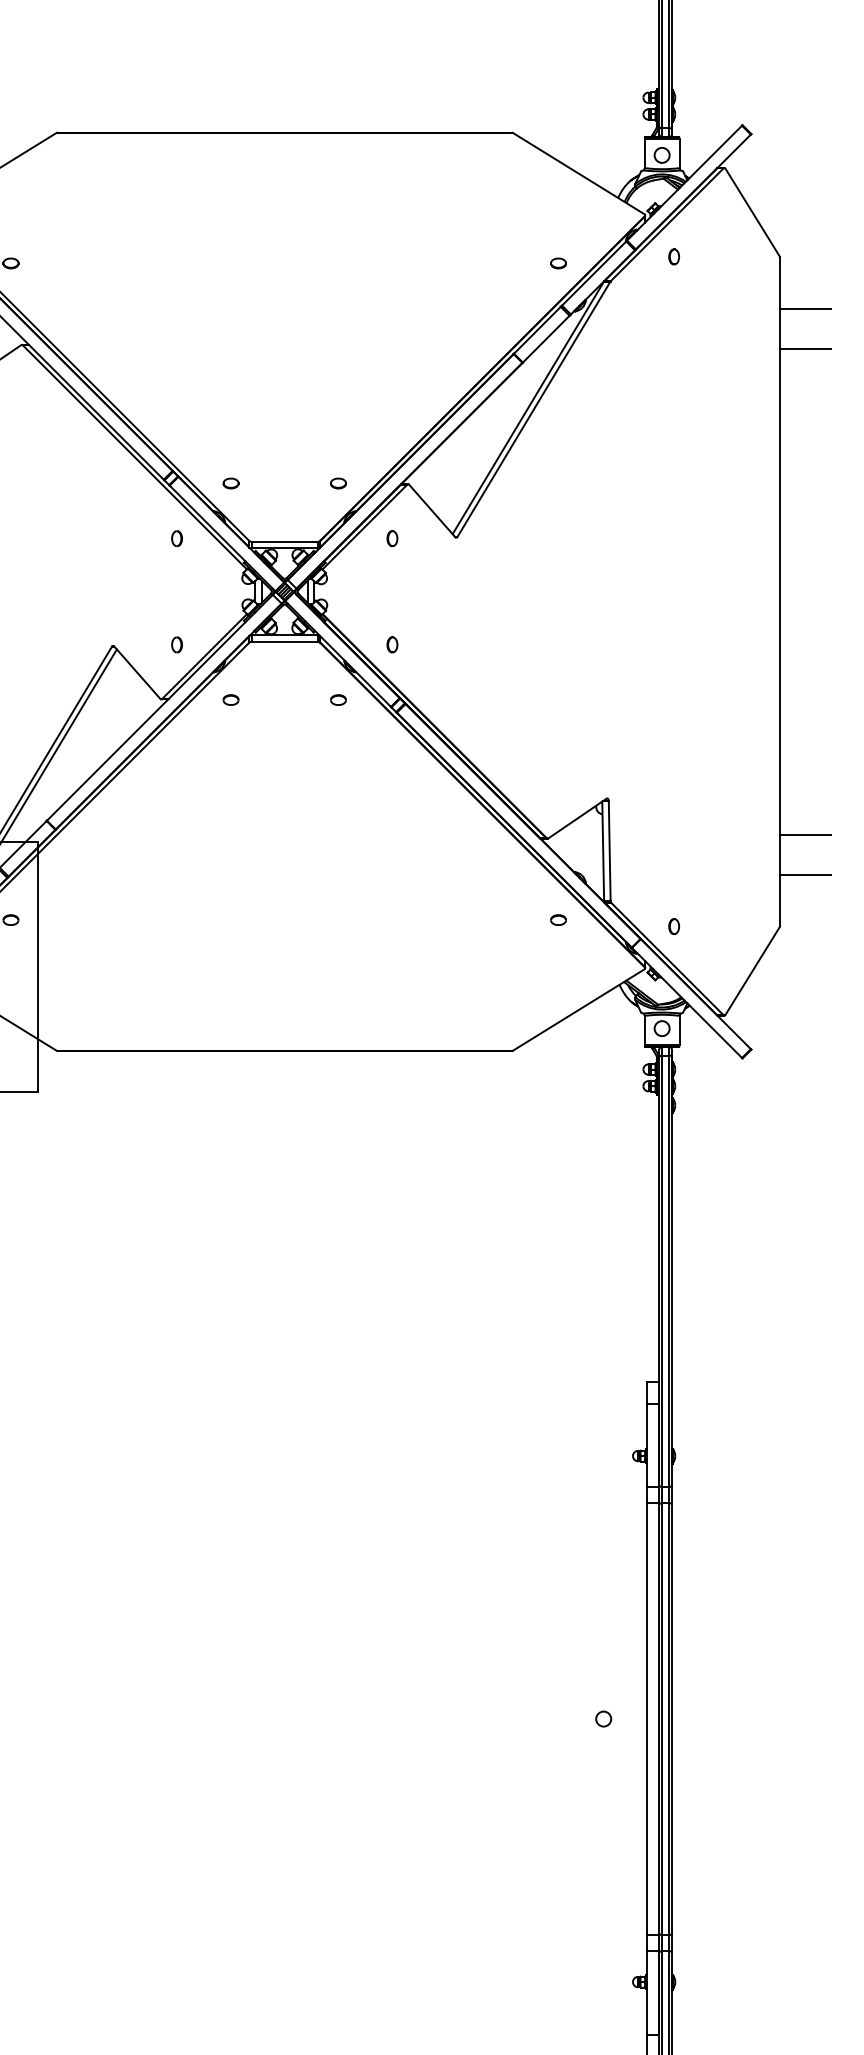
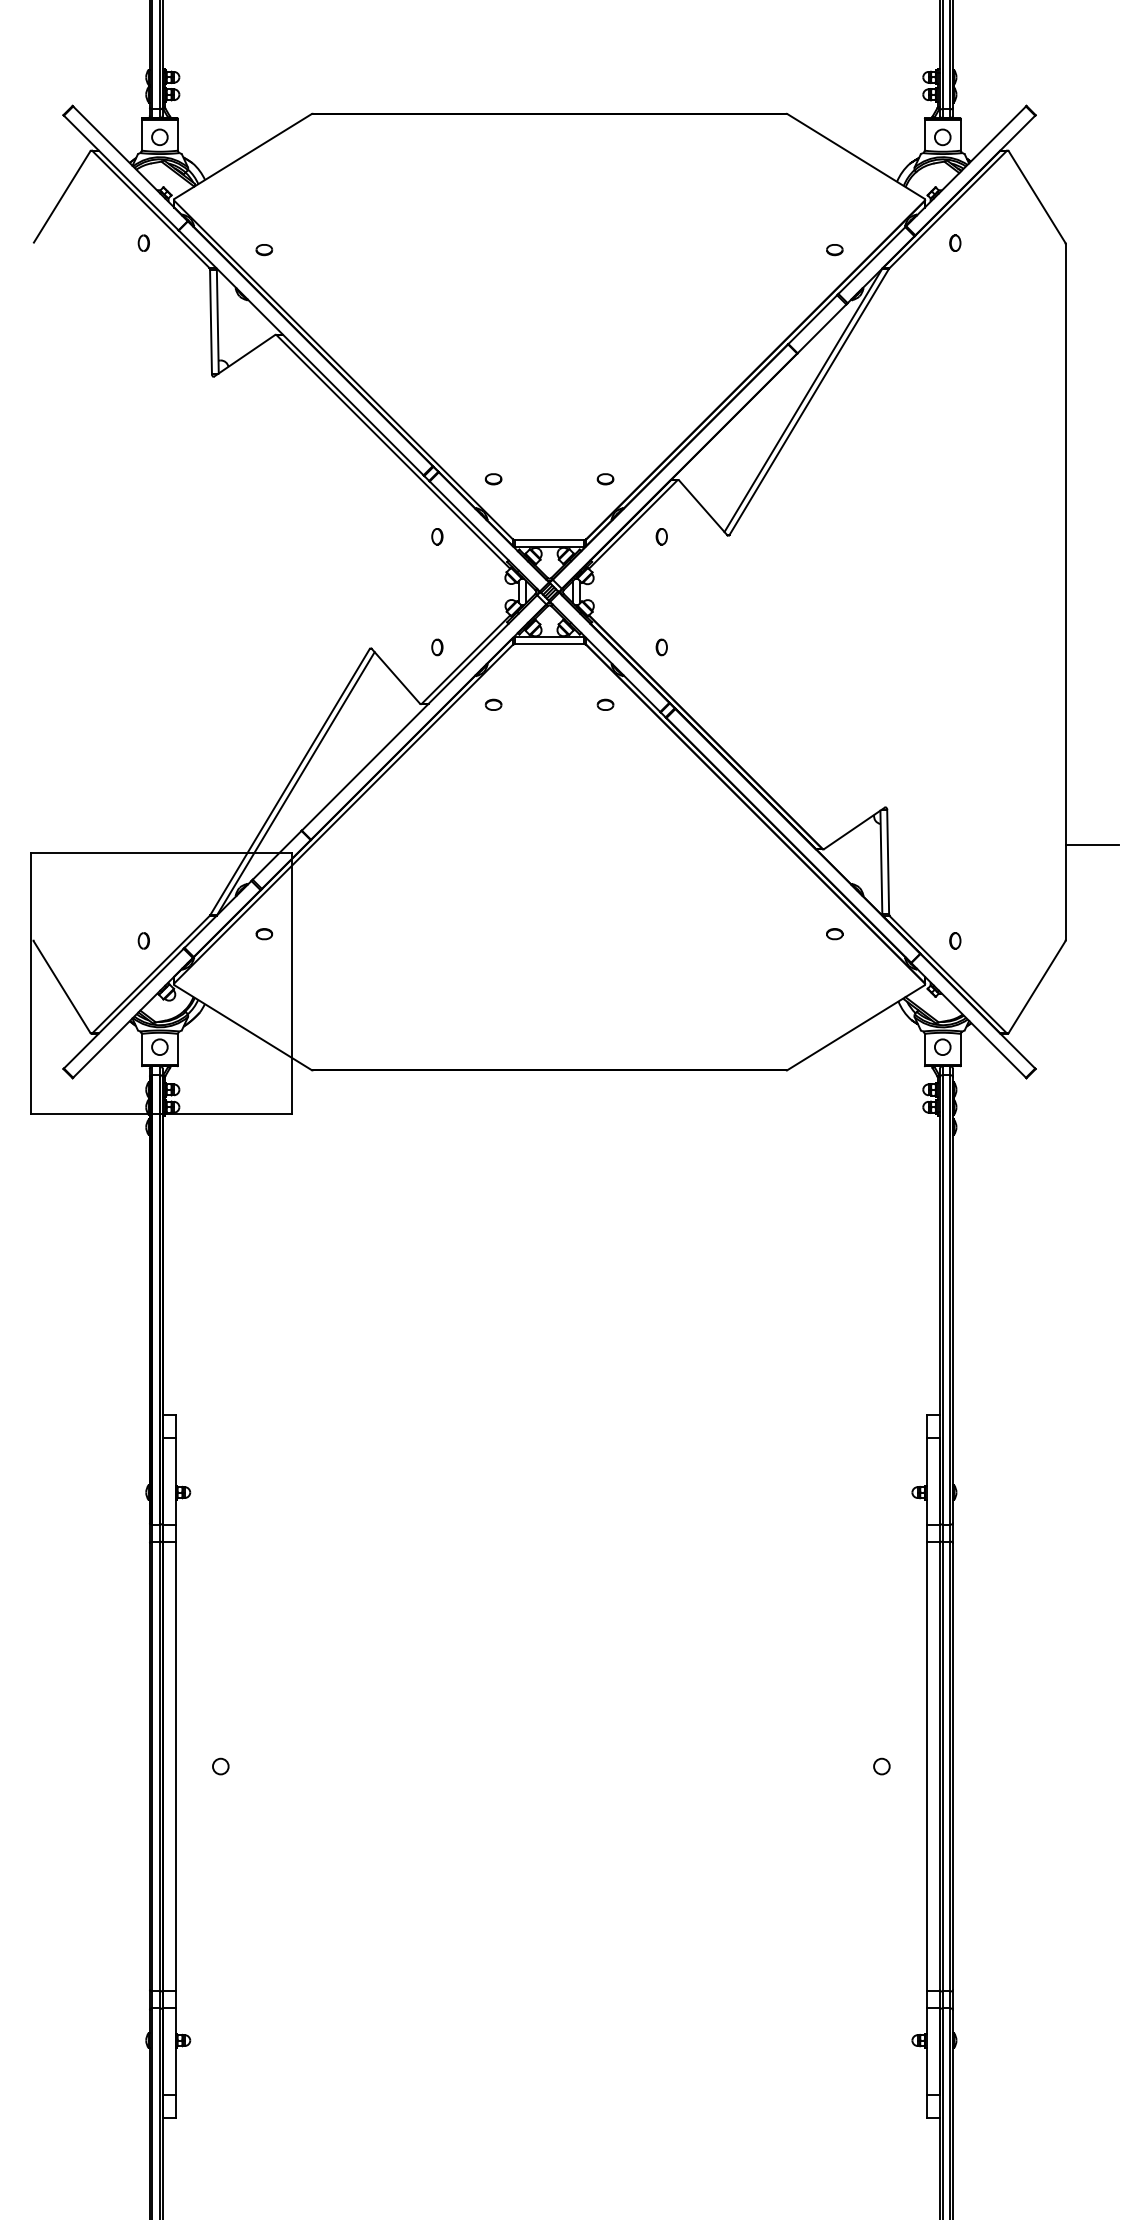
line: (804, 309) -> (1091, 297), removed
line: (804, 349) -> (1091, 339), removed
line: (804, 875) -> (1091, 887), removed

